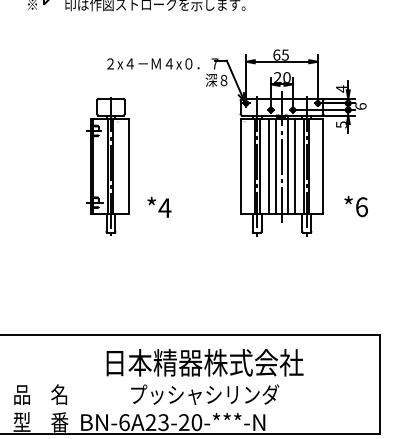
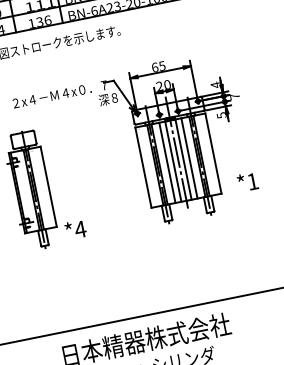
text: (360, 106) -> (234, 96), 6 -> 7
text: (159, 206) -> (75, 229), moved
text: (361, 207) -> (252, 181), *6 -> *1

